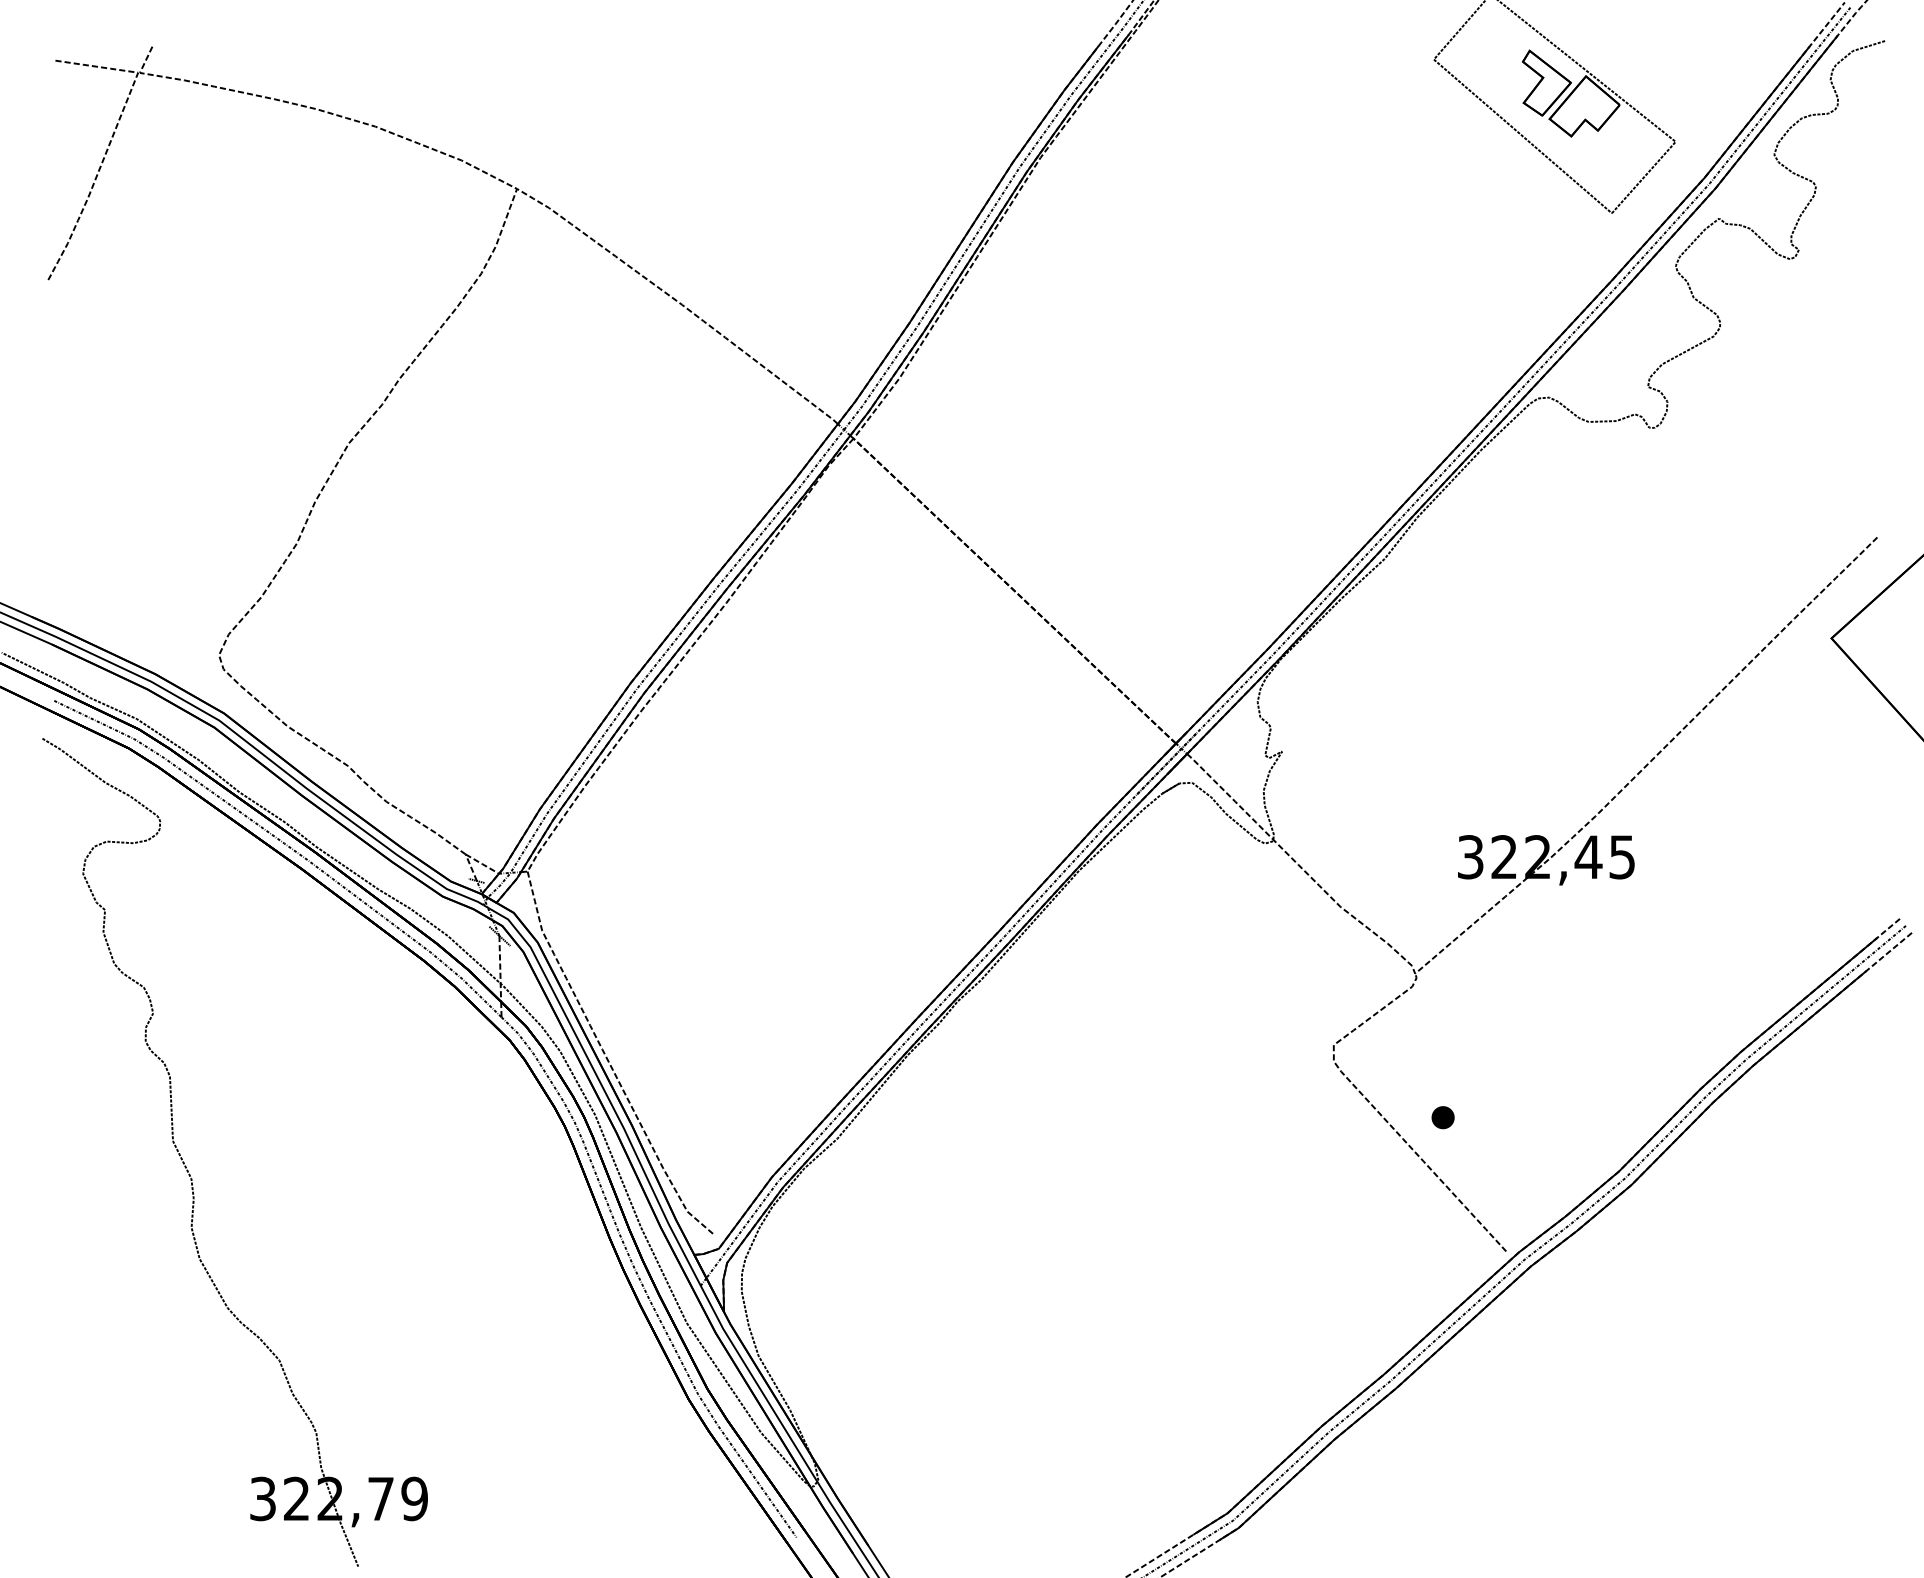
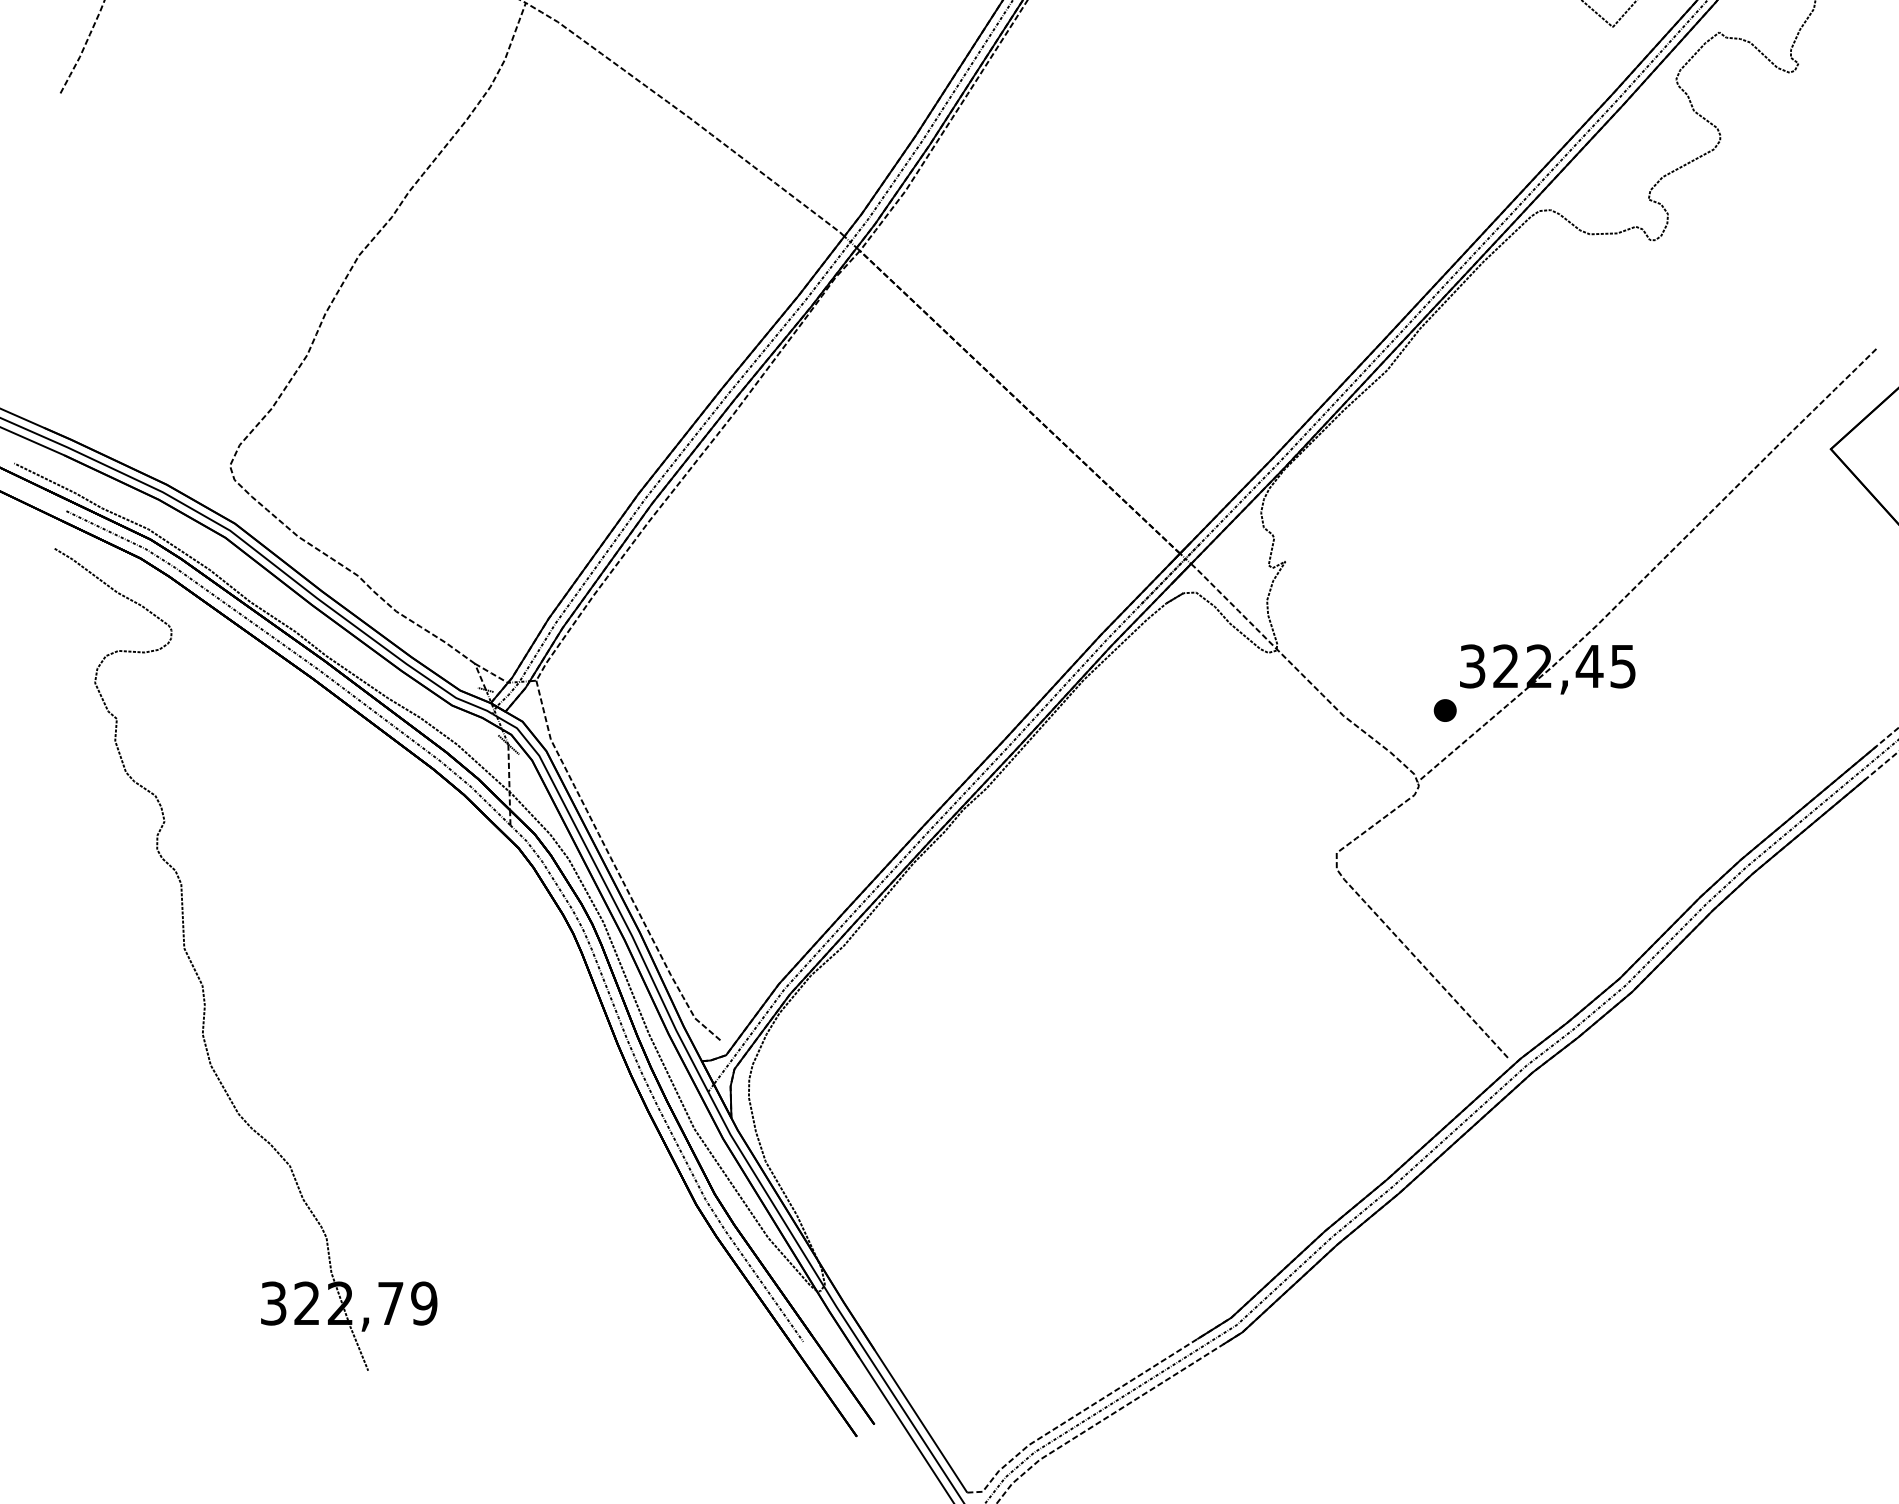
part: (1442, 1117) -> (1444, 710), moved

